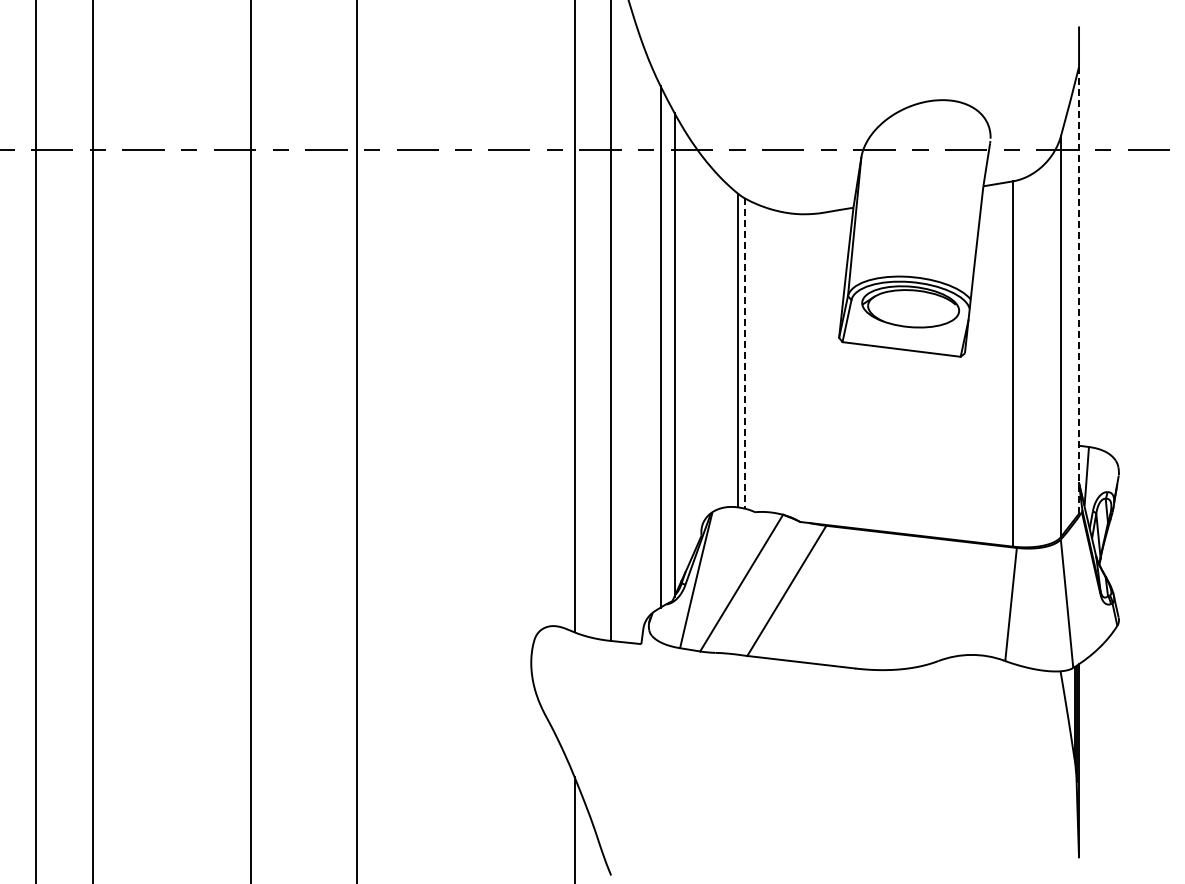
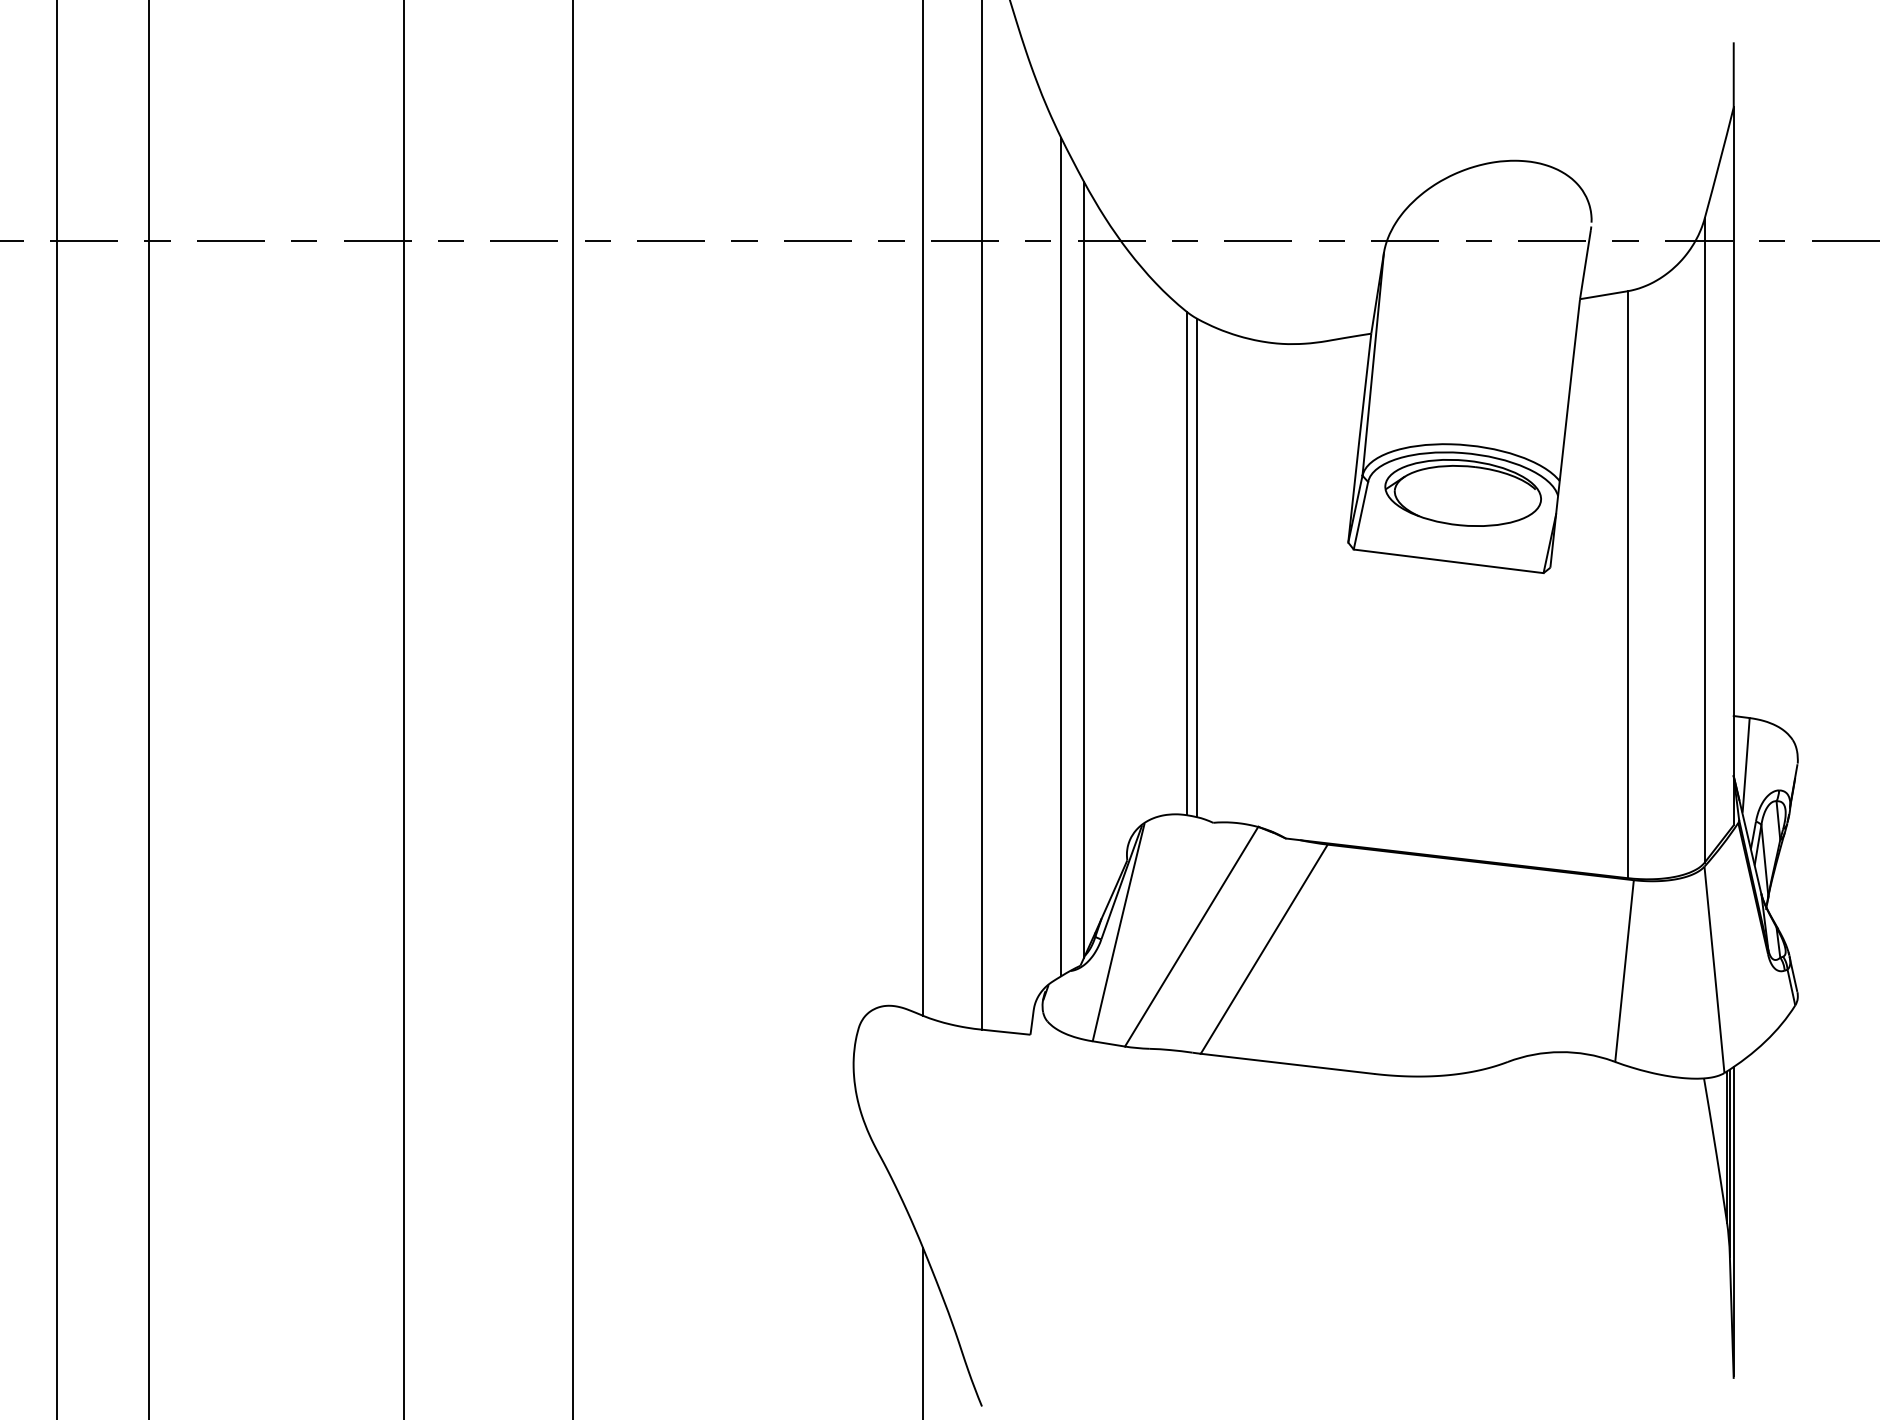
line: (1079, 289) -> (1734, 464), dashed -> solid
line: (745, 354) -> (1197, 569), dashed -> solid

